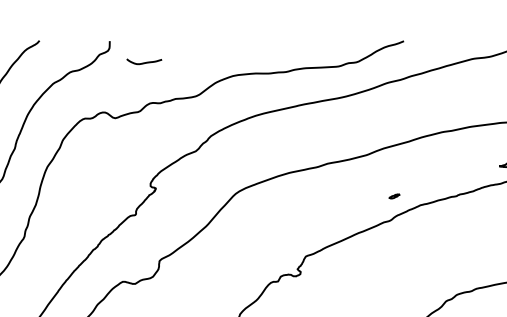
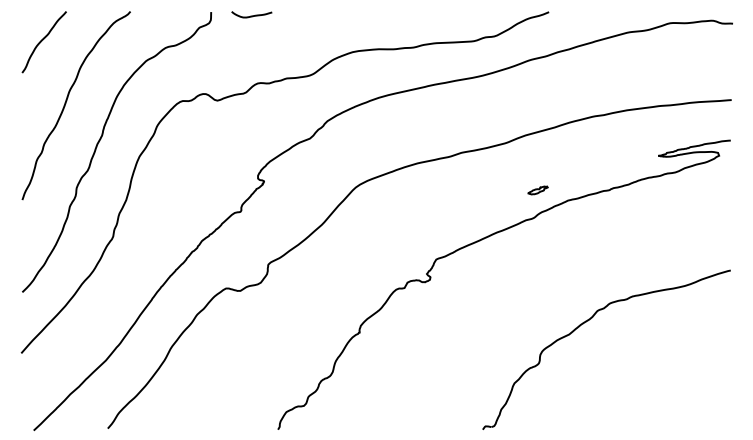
curve: (144, 62) -> (251, 15), moved
part: (393, 196) -> (537, 190), size x1.67

